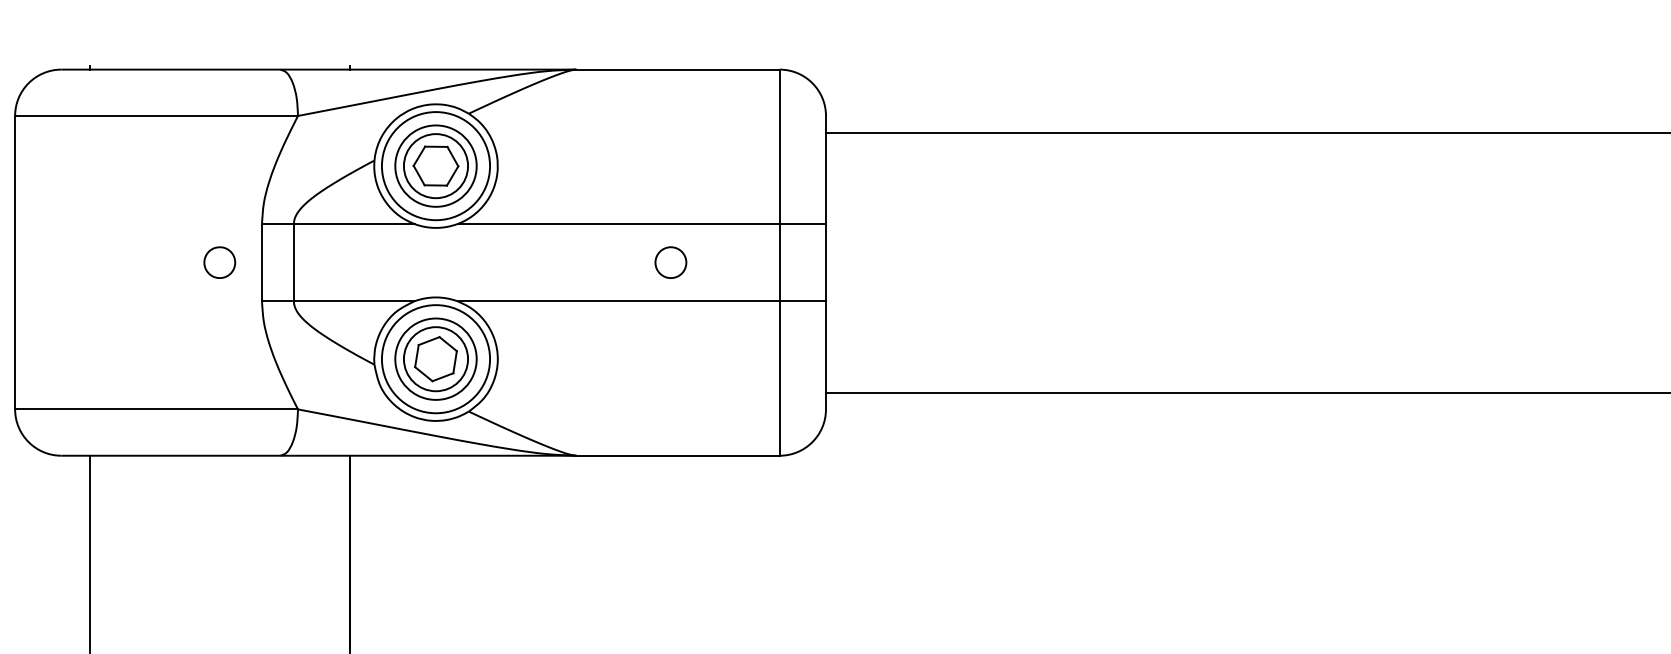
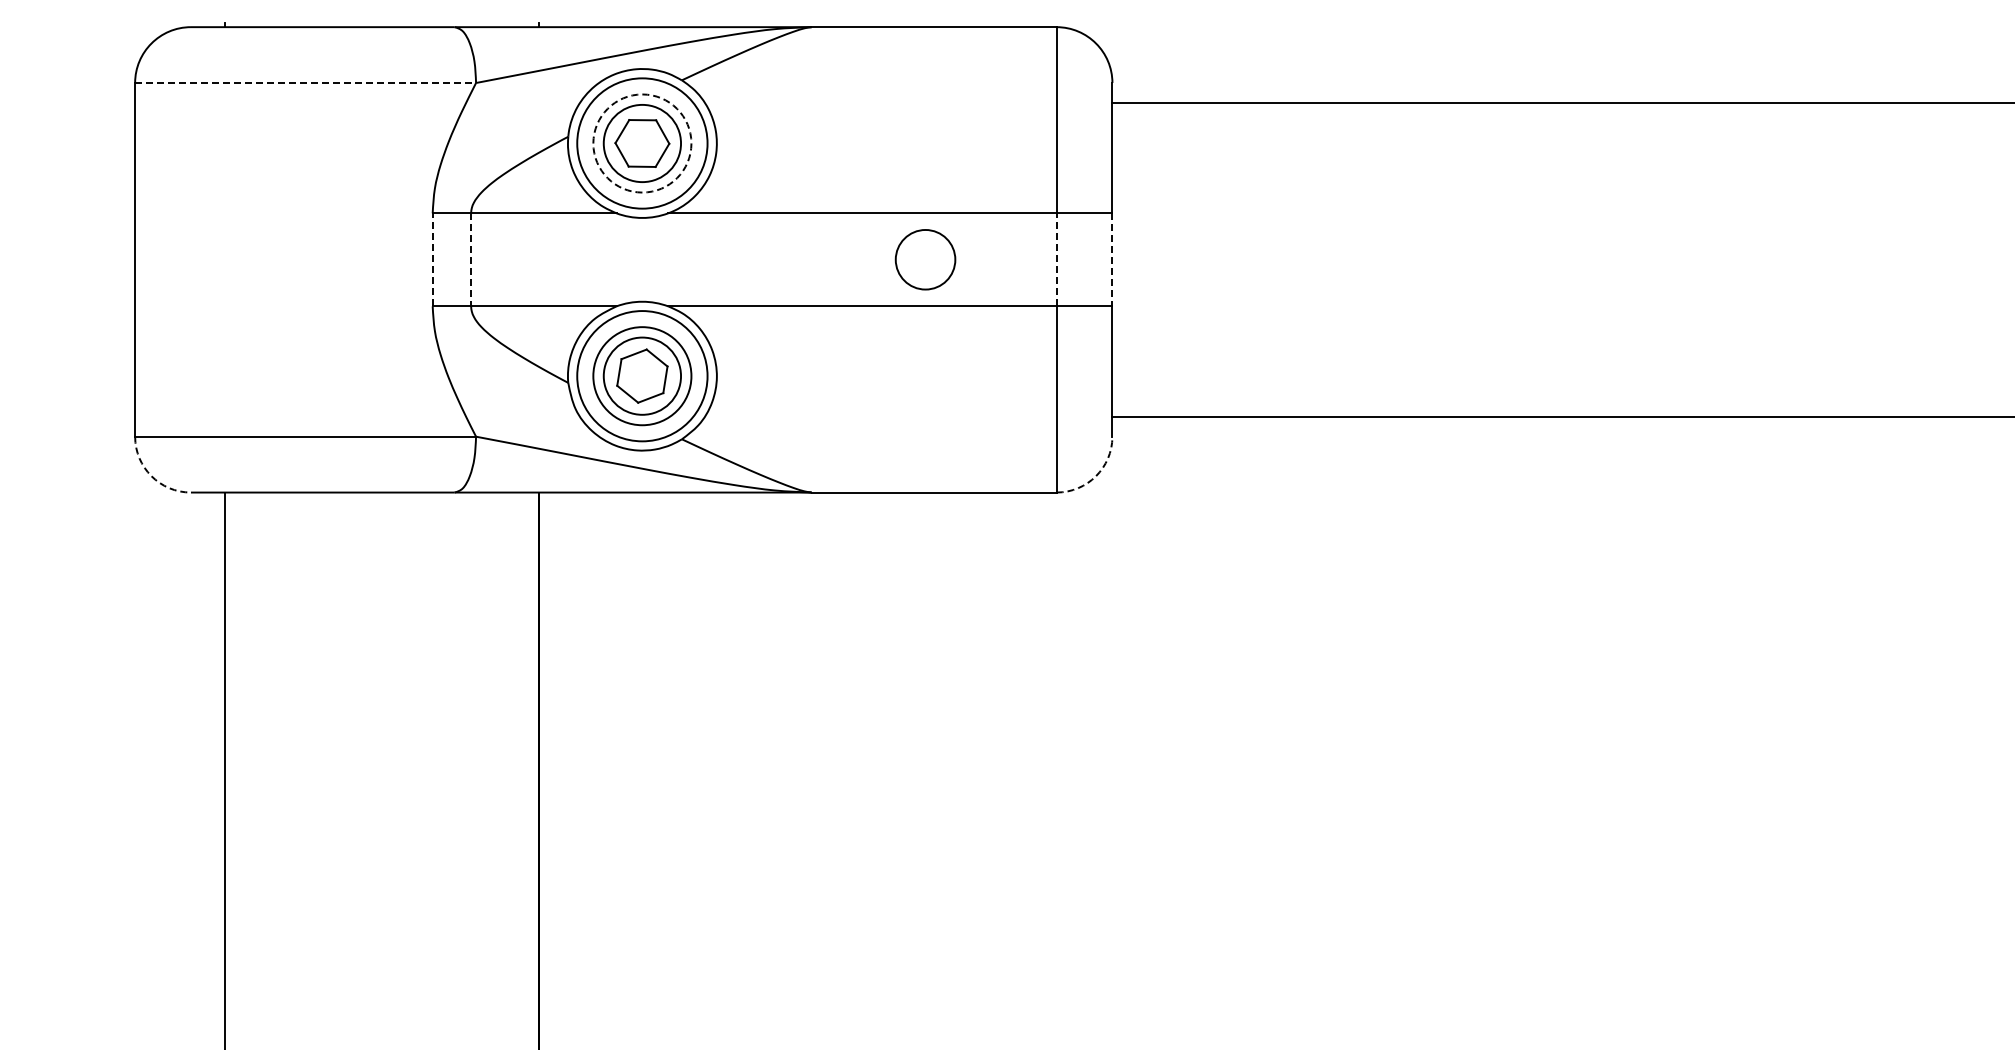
line: (157, 116) -> (306, 83), solid -> dashed
circle: (436, 166) -> (642, 143), solid -> dashed
part: (219, 262) -> (381, 259), removed
line: (261, 262) -> (432, 259), solid -> dashed
line: (294, 262) -> (471, 259), solid -> dashed
circle: (670, 262) -> (925, 259), size x1.6
line: (779, 262) -> (1056, 259), solid -> dashed
line: (826, 262) -> (1112, 259), solid -> dashed
arc: (28, 442) -> (151, 476), solid -> dashed
arc: (812, 442) -> (1096, 476), solid -> dashed

